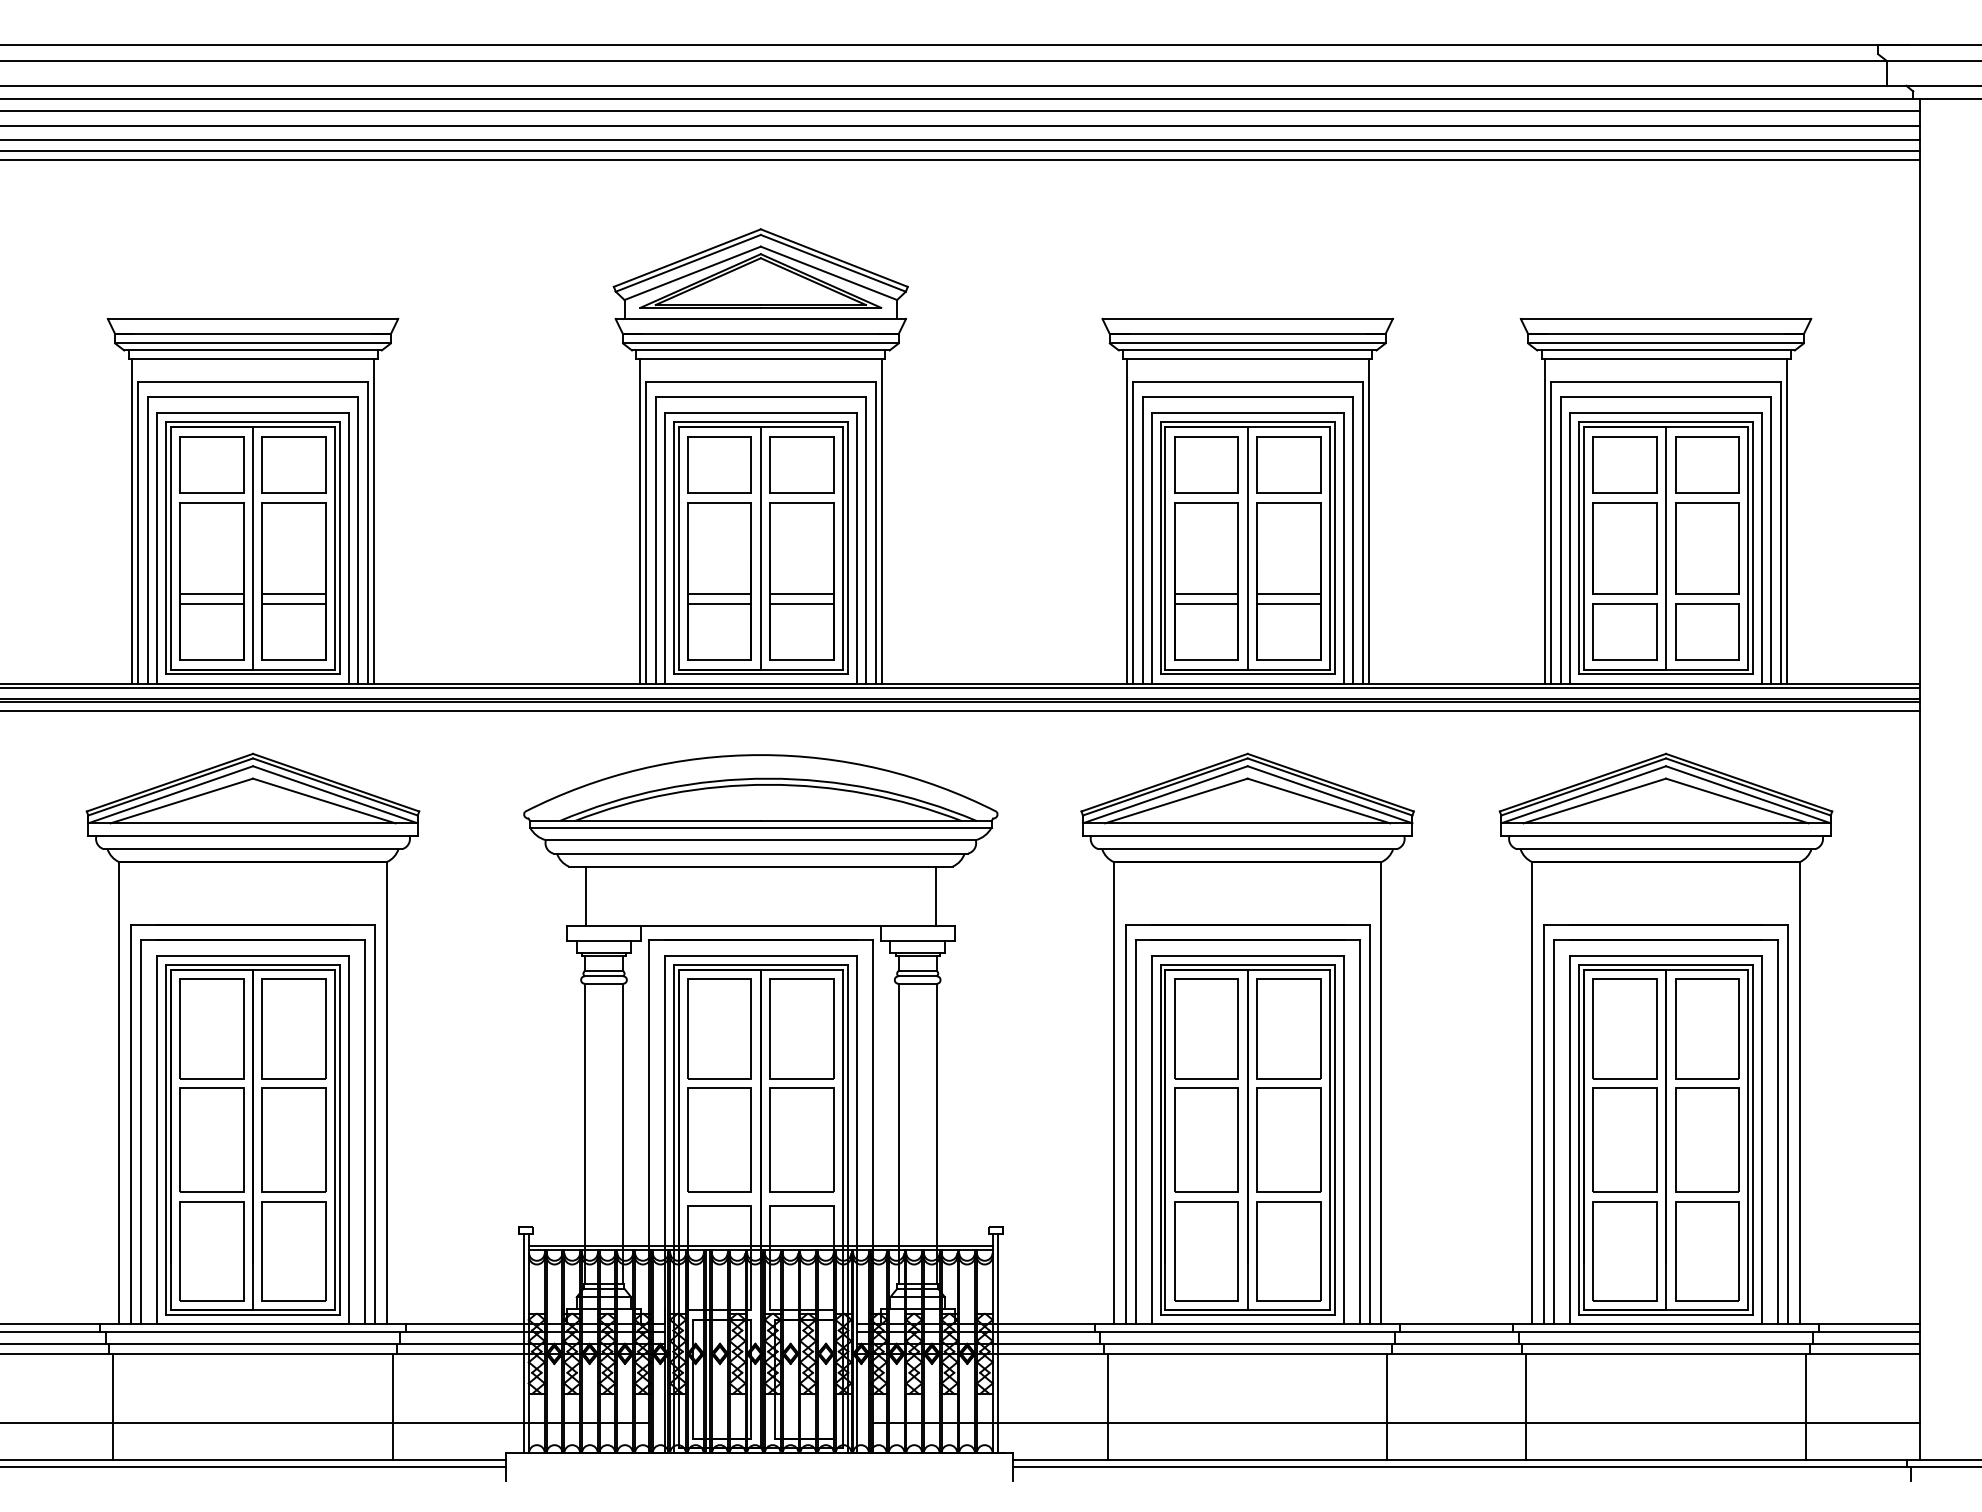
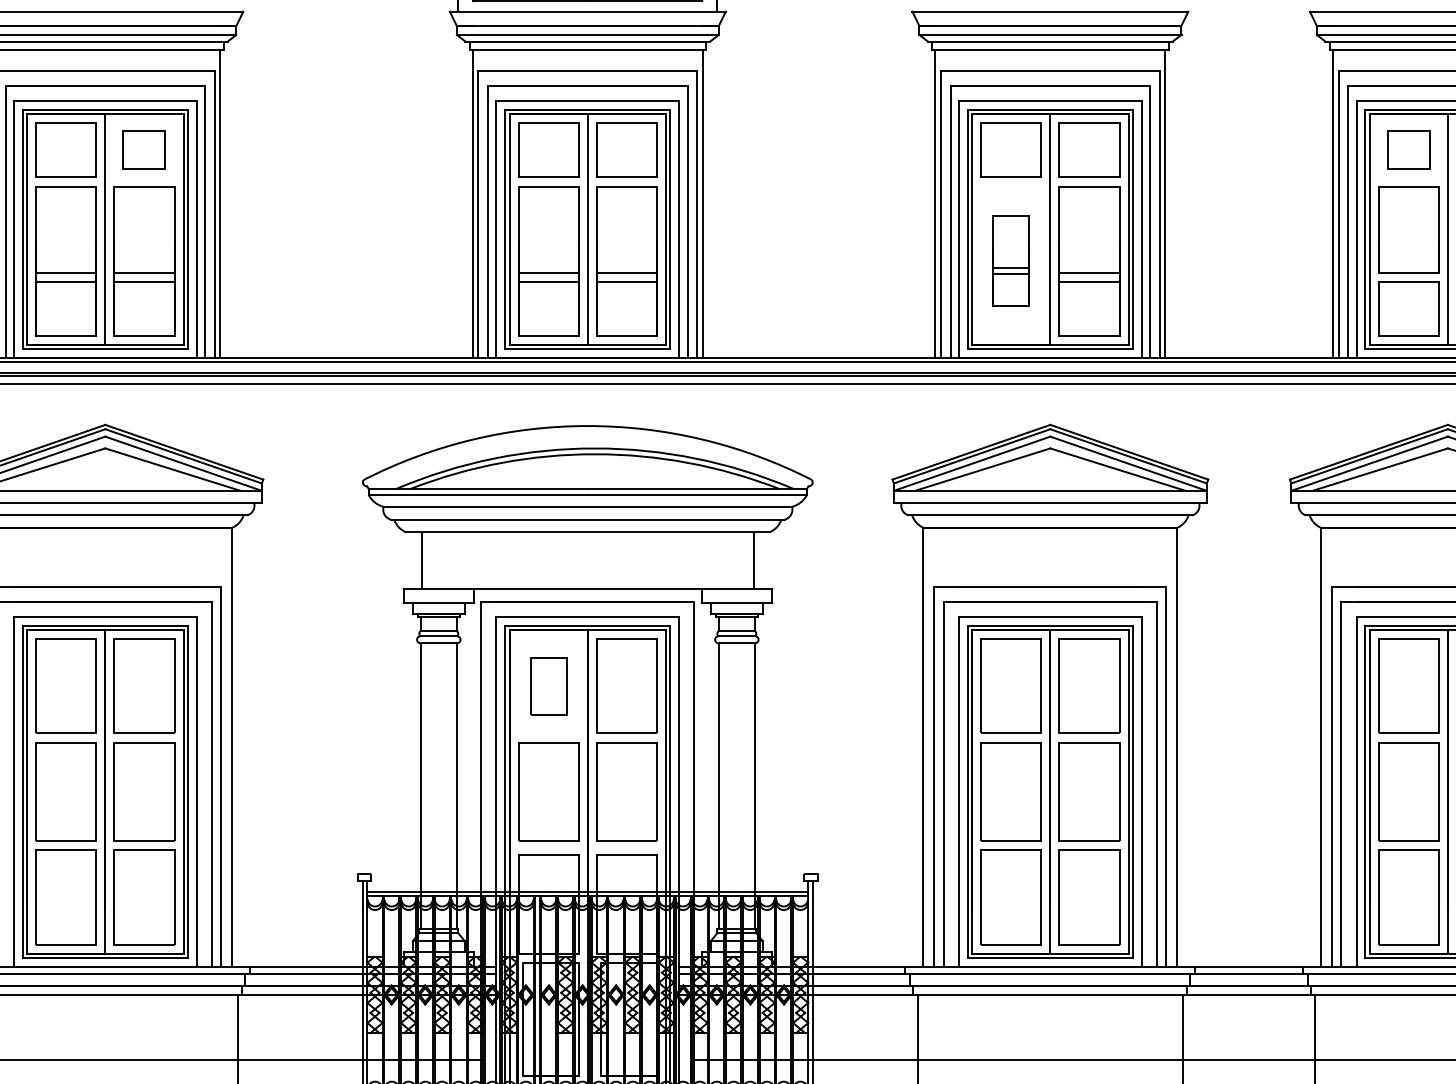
part: (293, 464) -> (143, 149), size x0.7
part: (1624, 464) -> (1408, 149), size x0.7
part: (1206, 581) -> (1011, 261), size x0.6
part: (719, 1028) -> (548, 685), size x0.6

